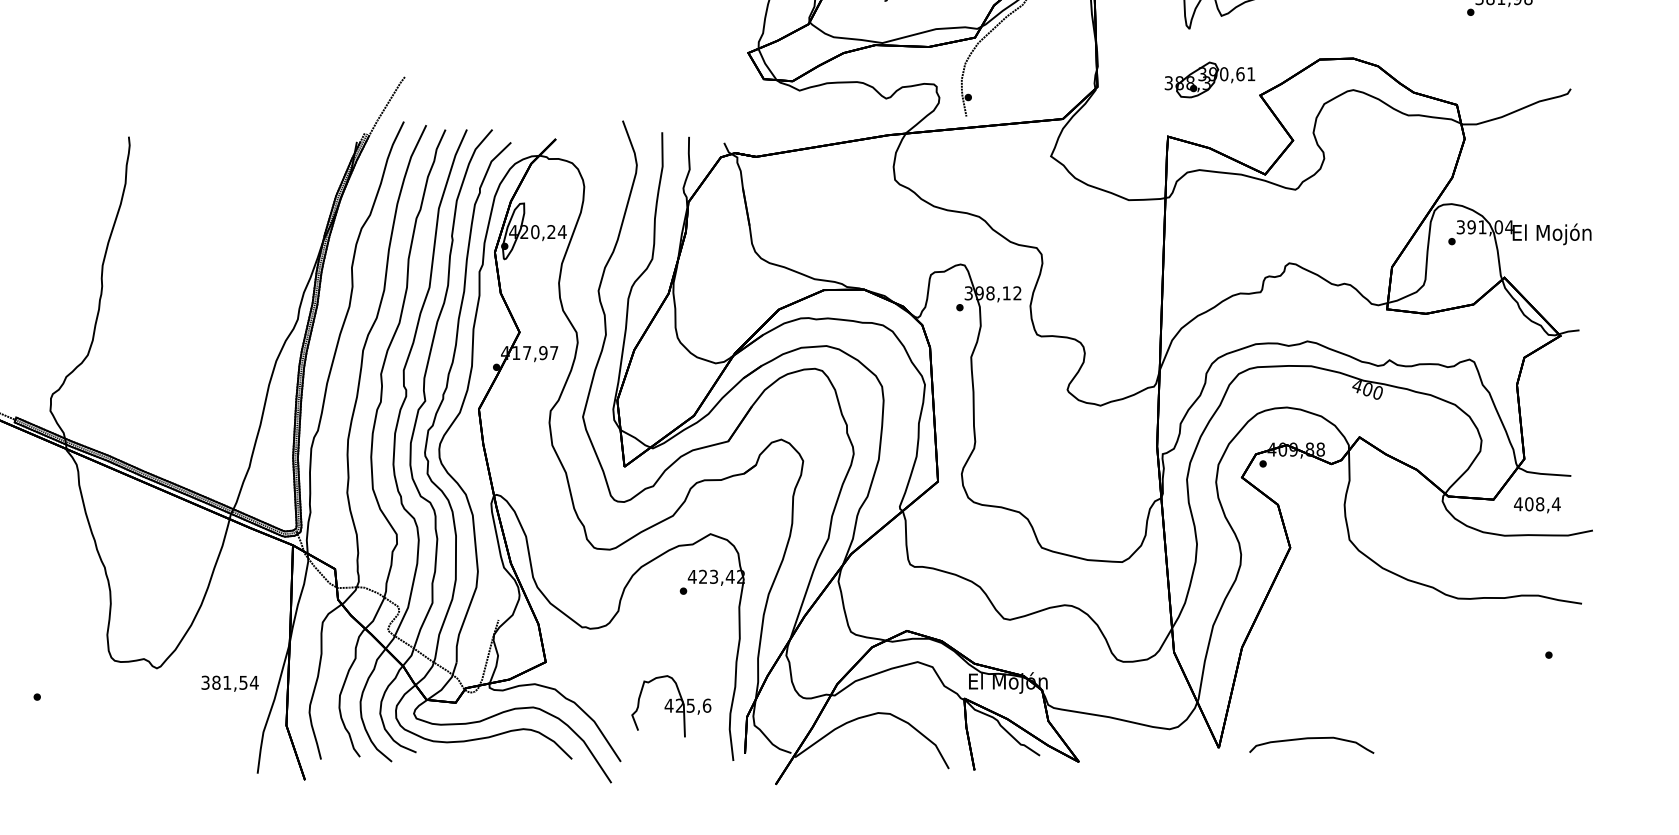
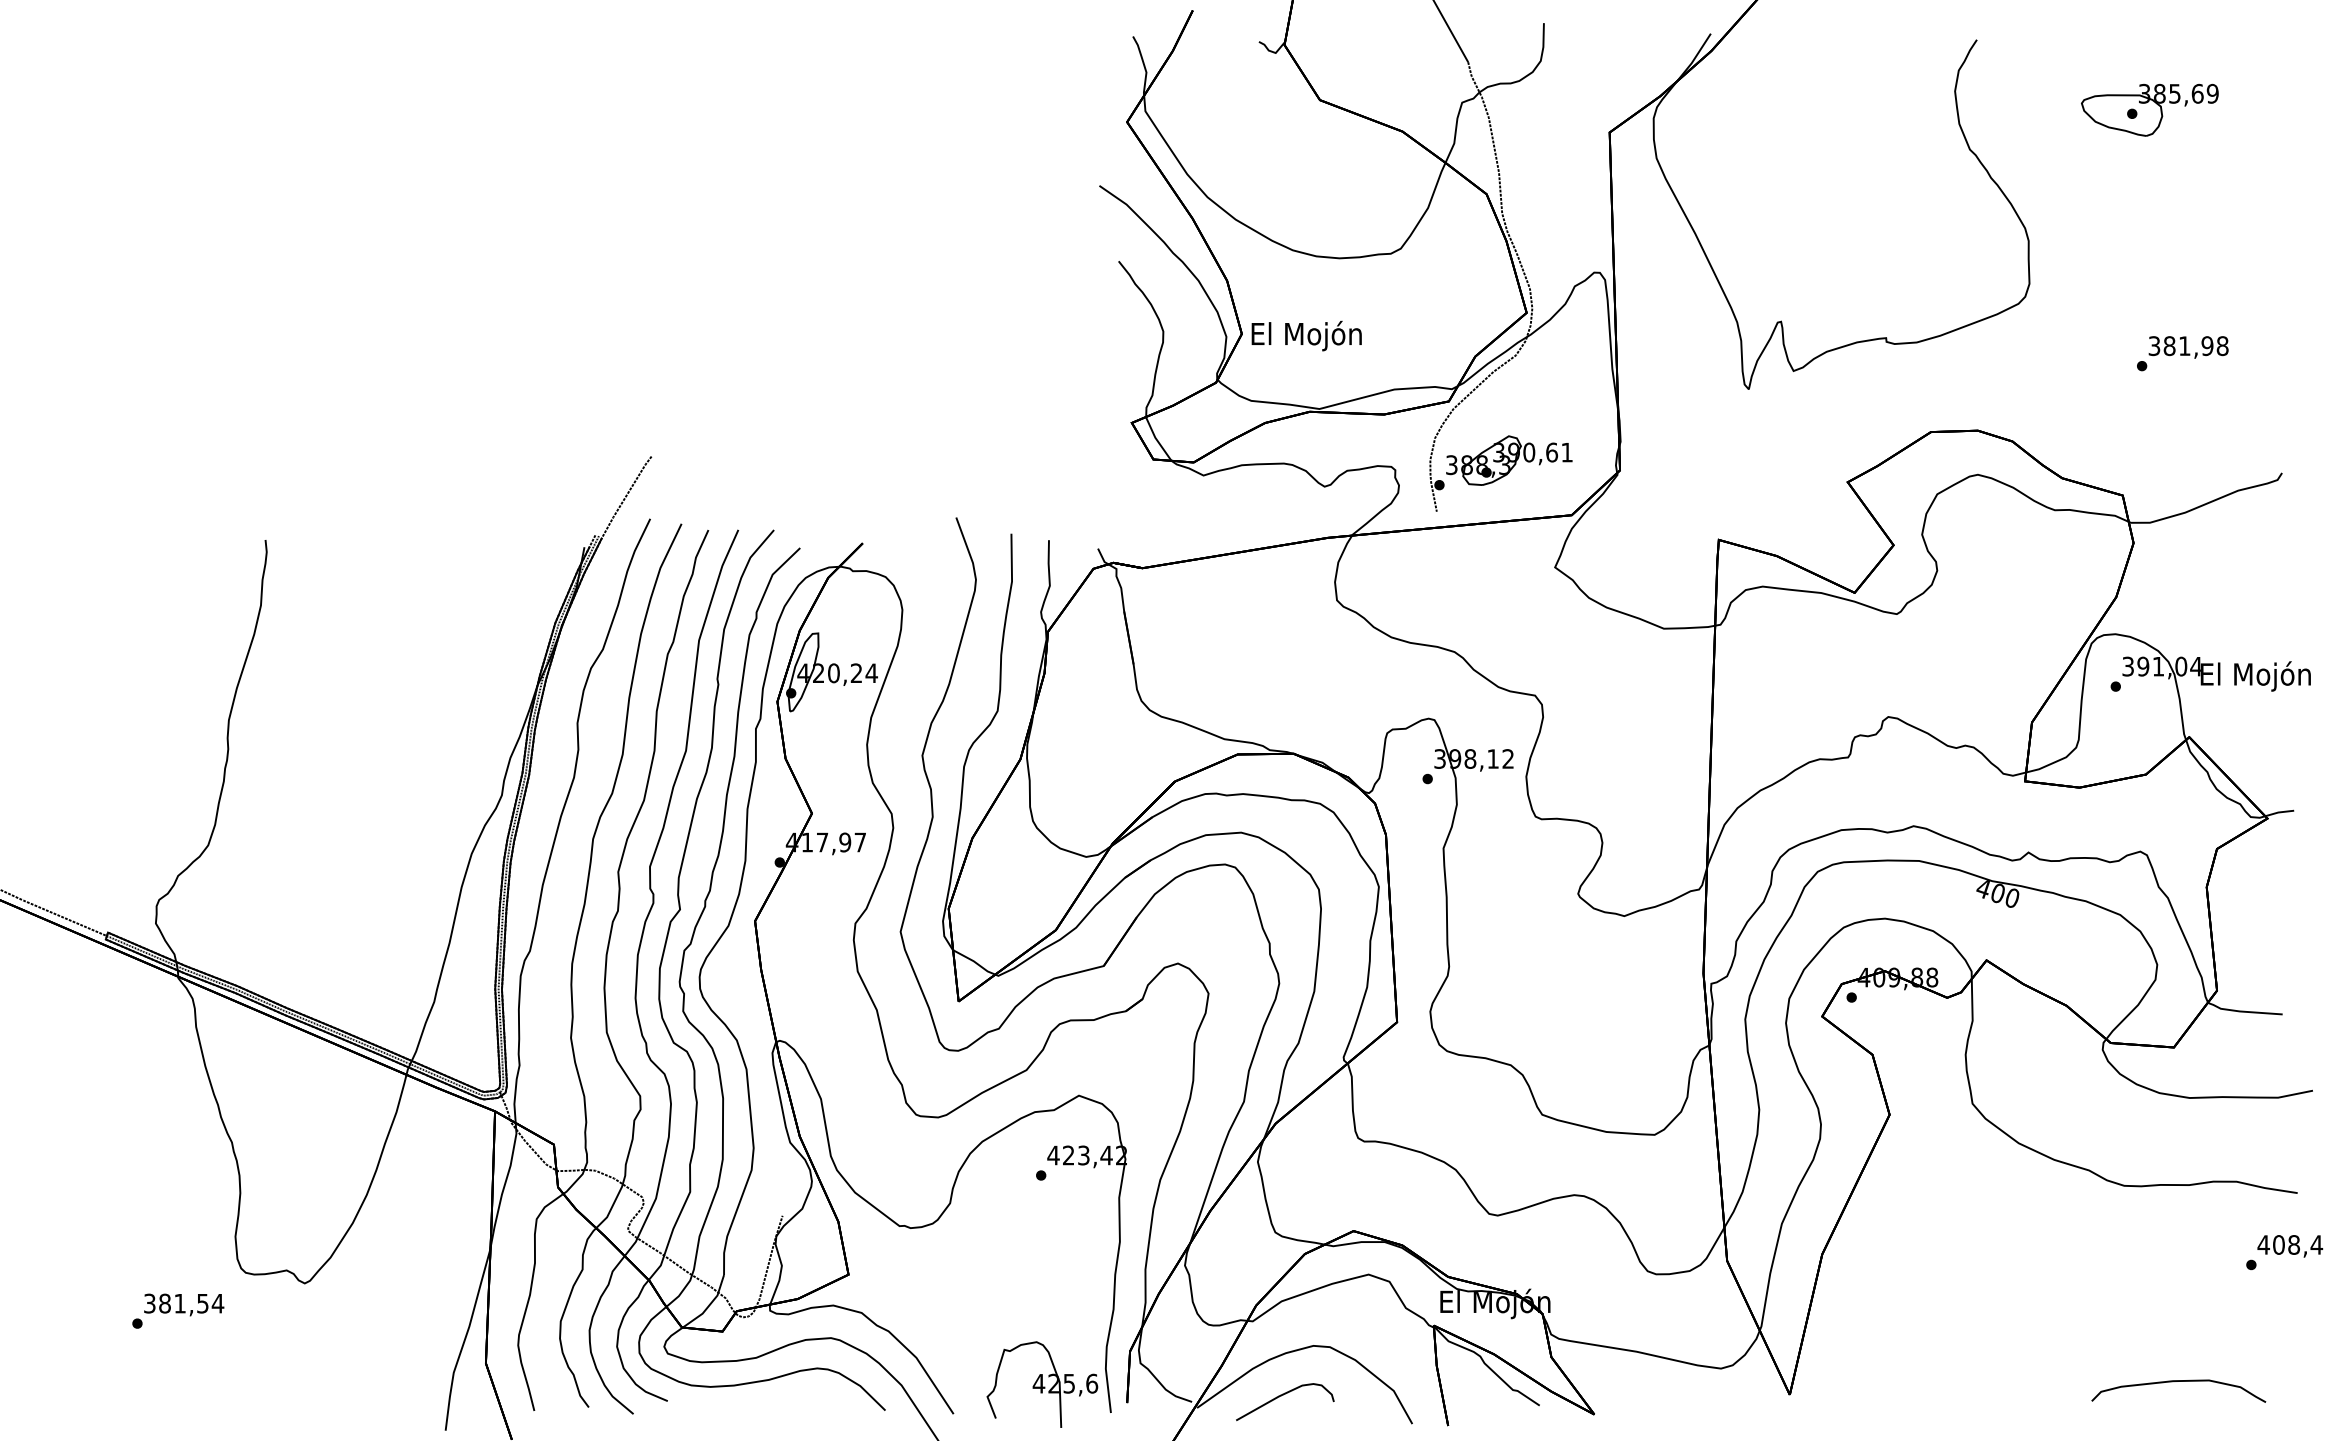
part: (1210, 79) -> (1509, 460), moved
text: (1537, 505) -> (2290, 1246), moved
text: (230, 683) -> (184, 1304), moved
part: (671, 706) -> (1042, 1384), moved
curve: (1311, 738) -> (2178, 1381), moved
curve: (855, 749) -> (1281, 1396), added

